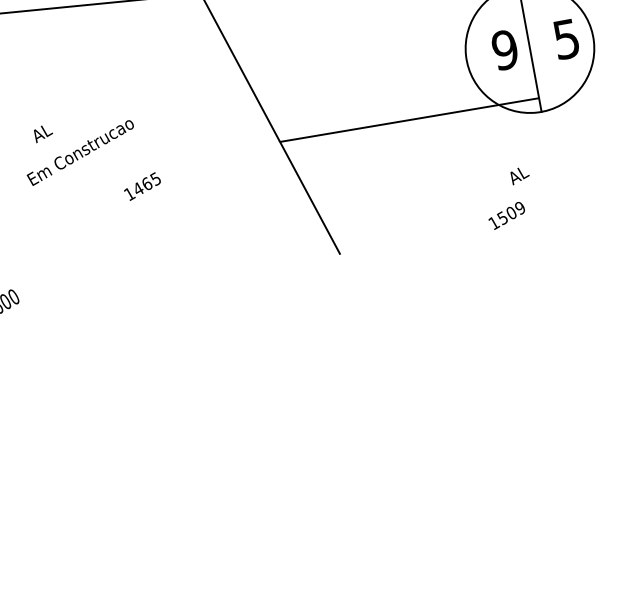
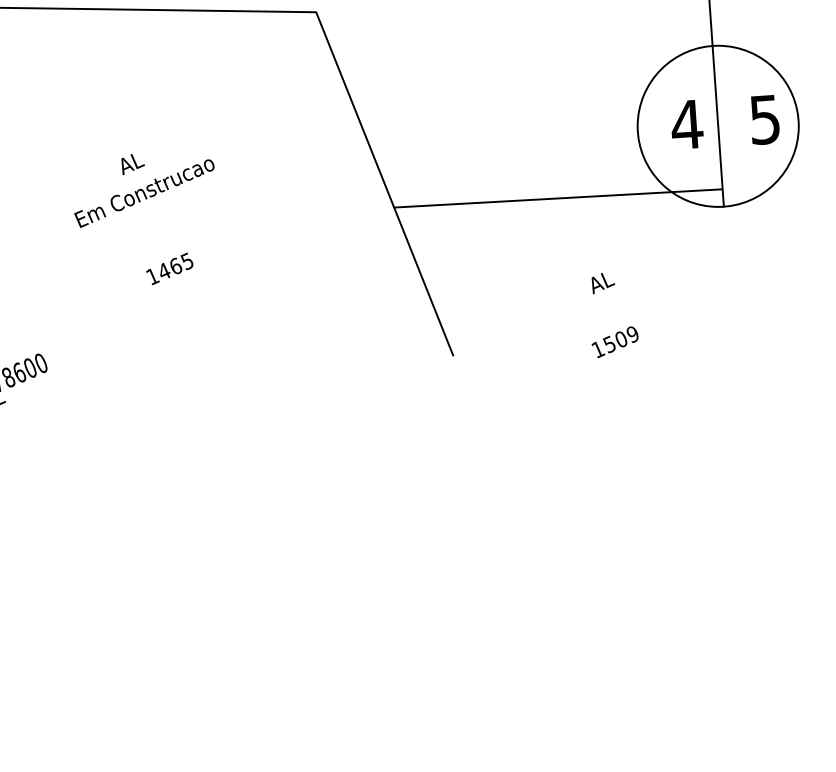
text: (505, 49) -> (687, 124), 9 -> 4
text: (43, 133) -> (132, 164), moved
text: (520, 175) -> (603, 283), moved
text: (142, 186) -> (169, 268), moved
text: (506, 216) -> (614, 342), moved

